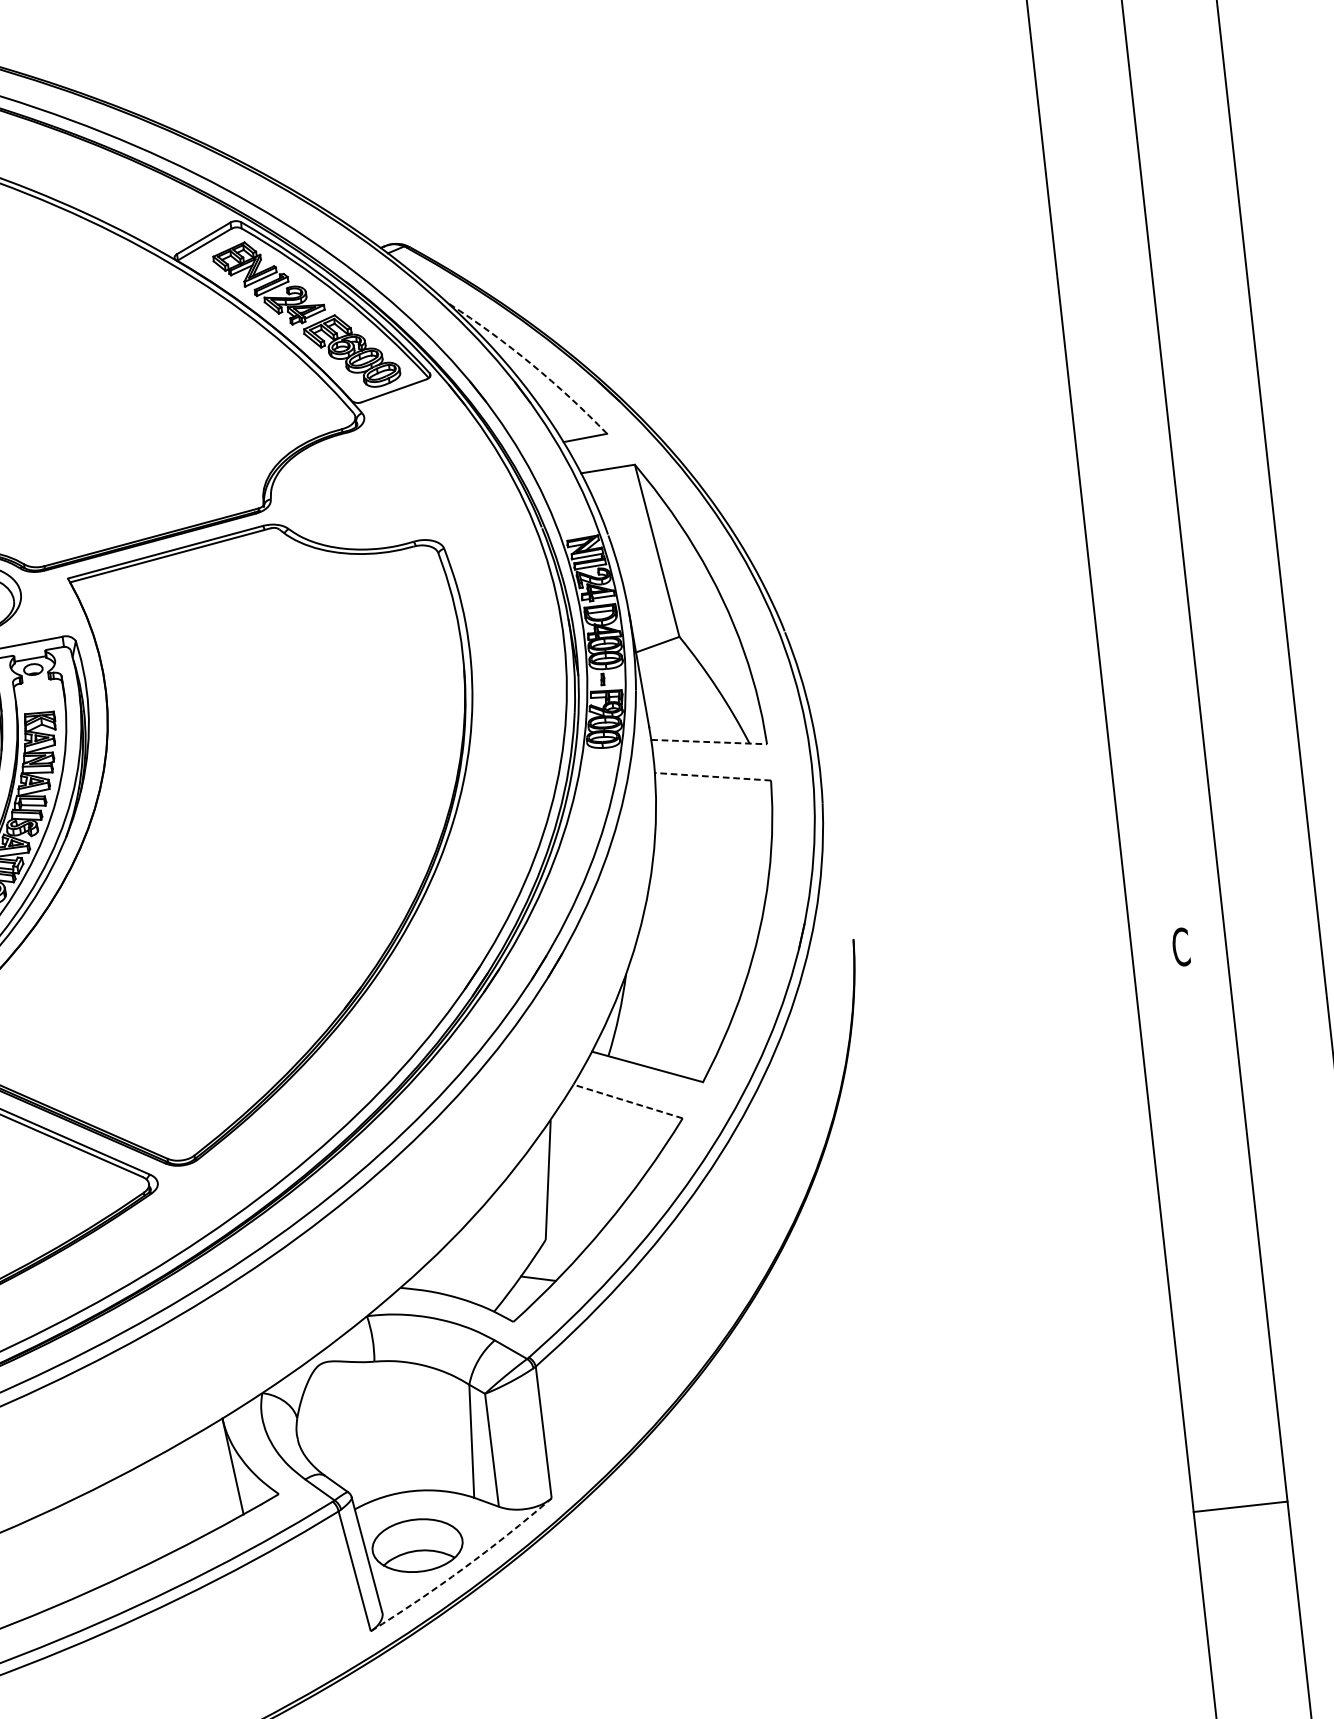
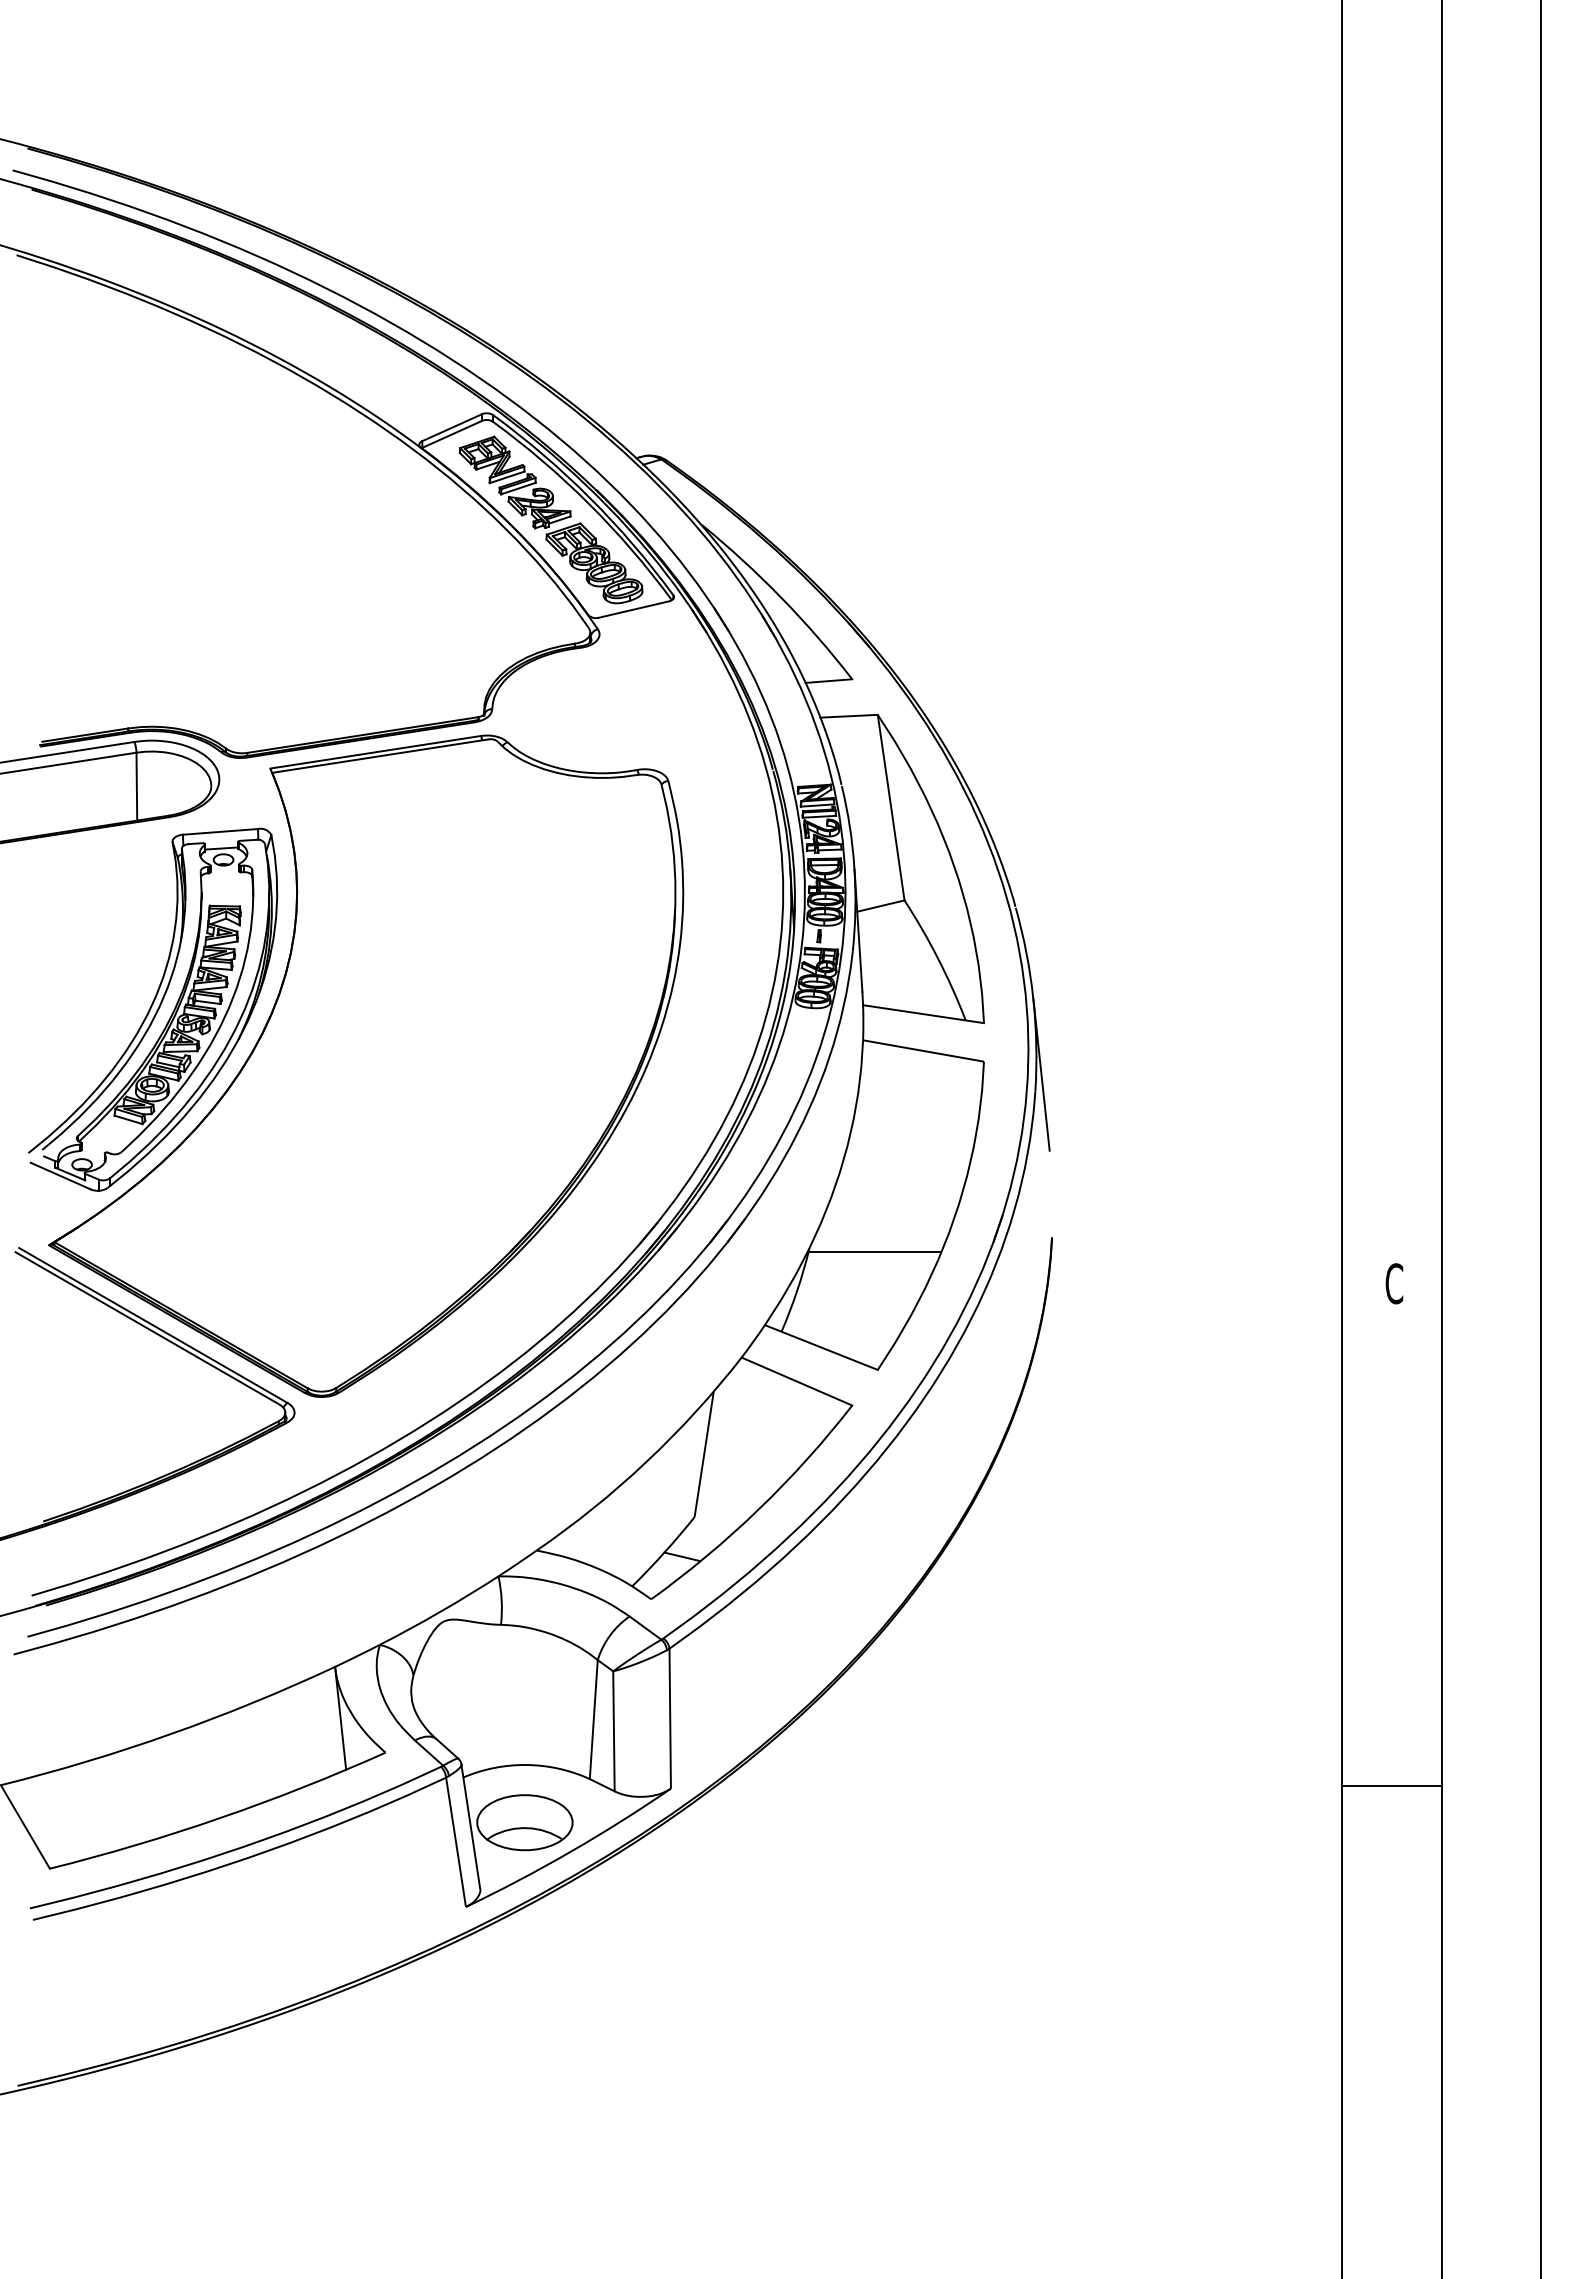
arc: (531, 364) -> (781, 597), dashed -> solid
line: (710, 742) -> (924, 1014), dashed -> solid
line: (711, 776) -> (922, 1050), dashed -> solid
line: (826, 786) -> (1041, 1074), added
line: (687, 971) -> (874, 1252), added
line: (627, 1101) -> (796, 1381), dashed -> solid
line: (1240, 1507) -> (1391, 1786), moved
arc: (463, 1568) -> (570, 1851), dashed -> solid

